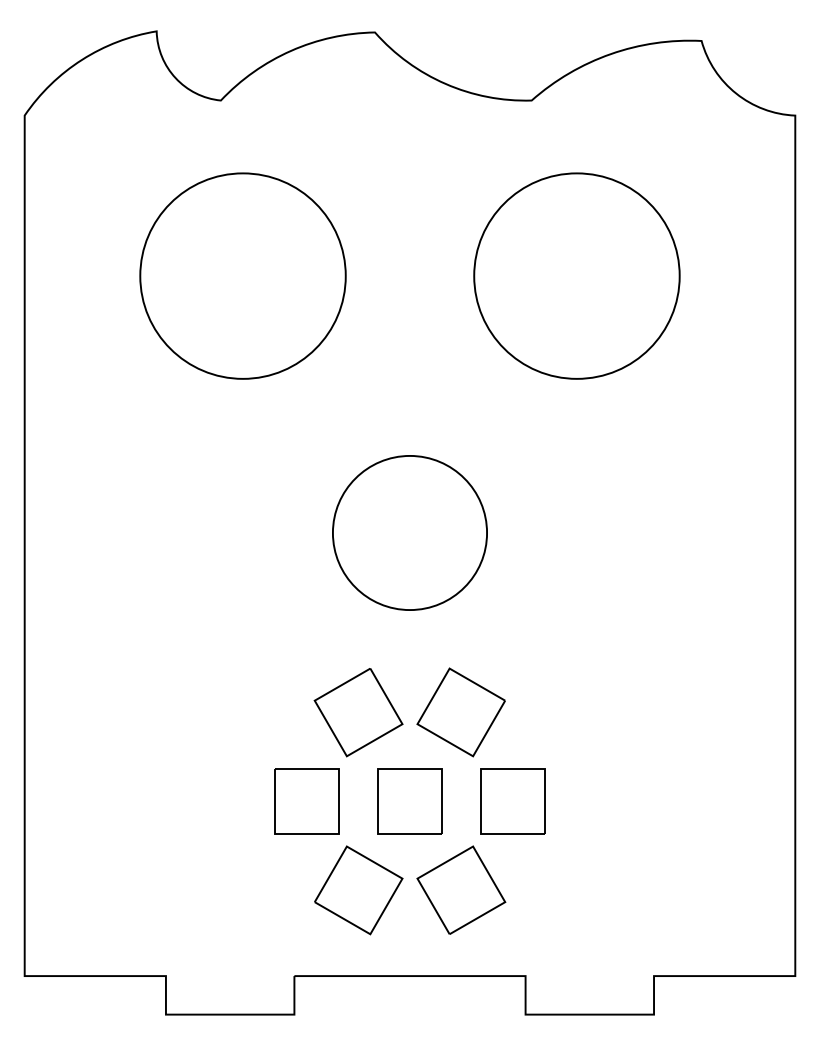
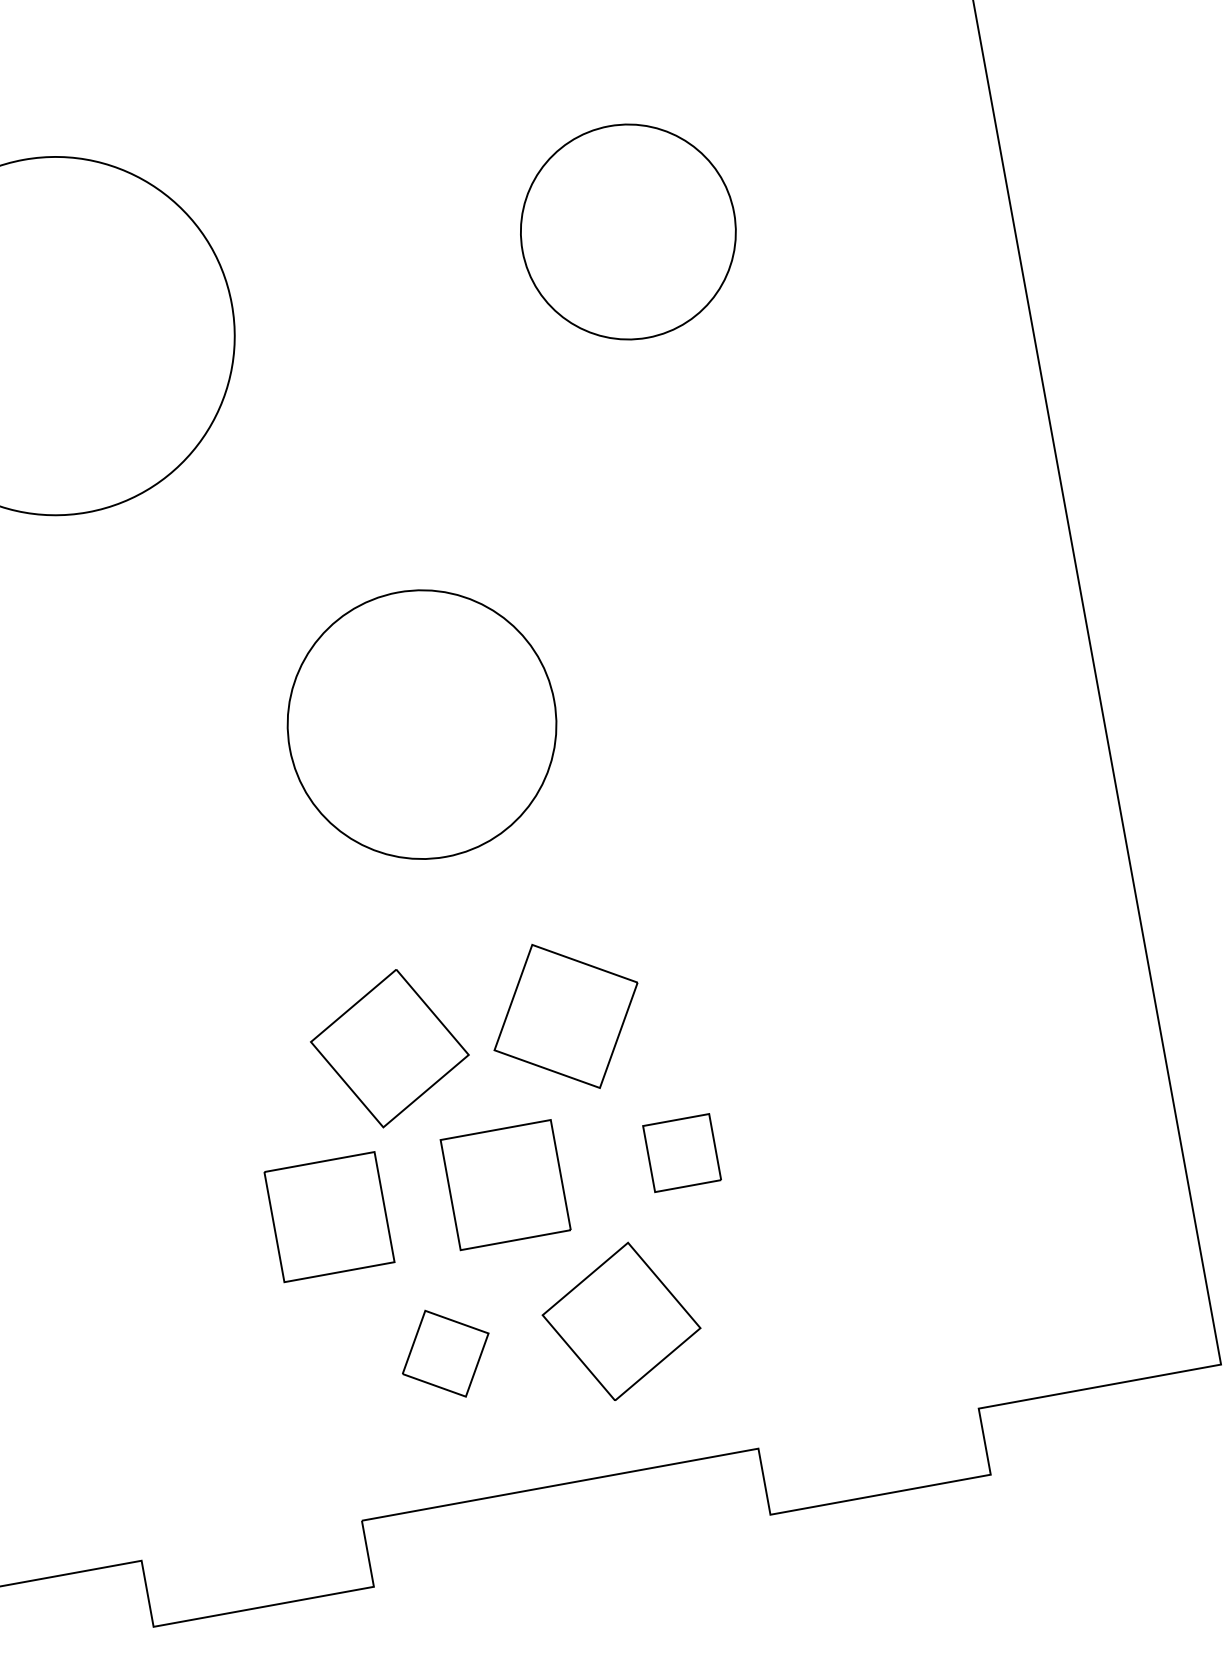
circle: (576, 275) -> (627, 231), size x0.6
part: (512, 801) -> (681, 1153), size x0.6
part: (358, 890) -> (445, 1353), size x0.6

